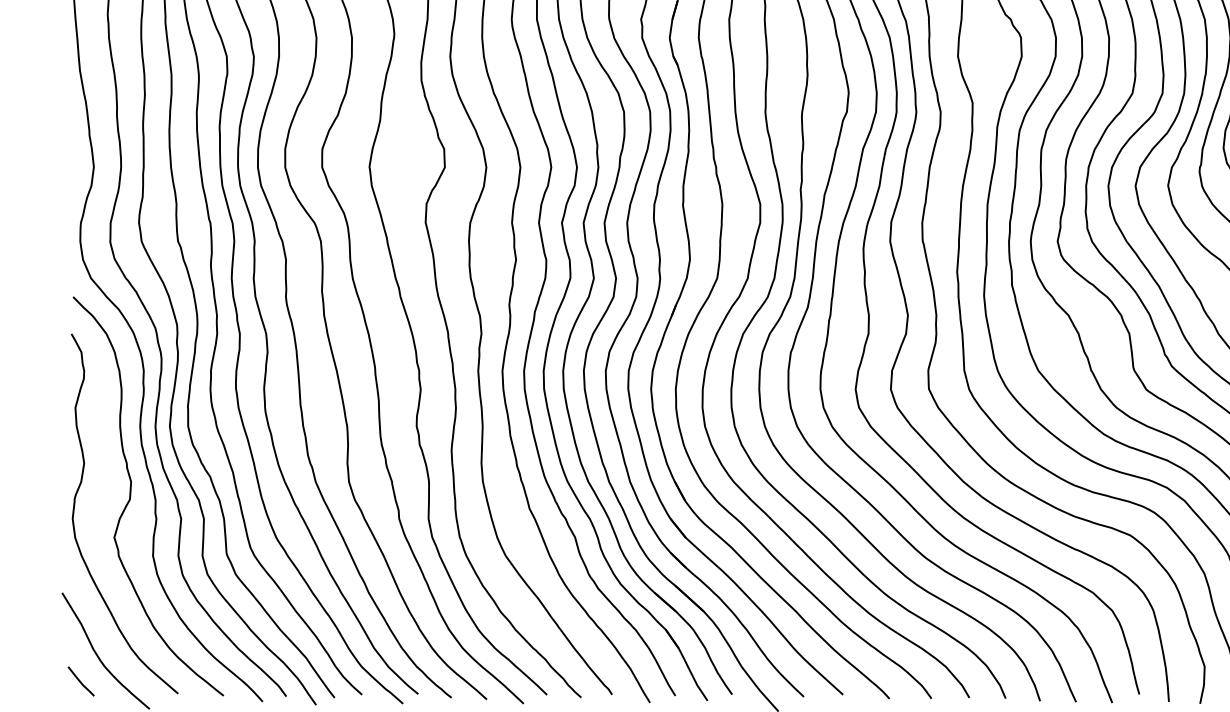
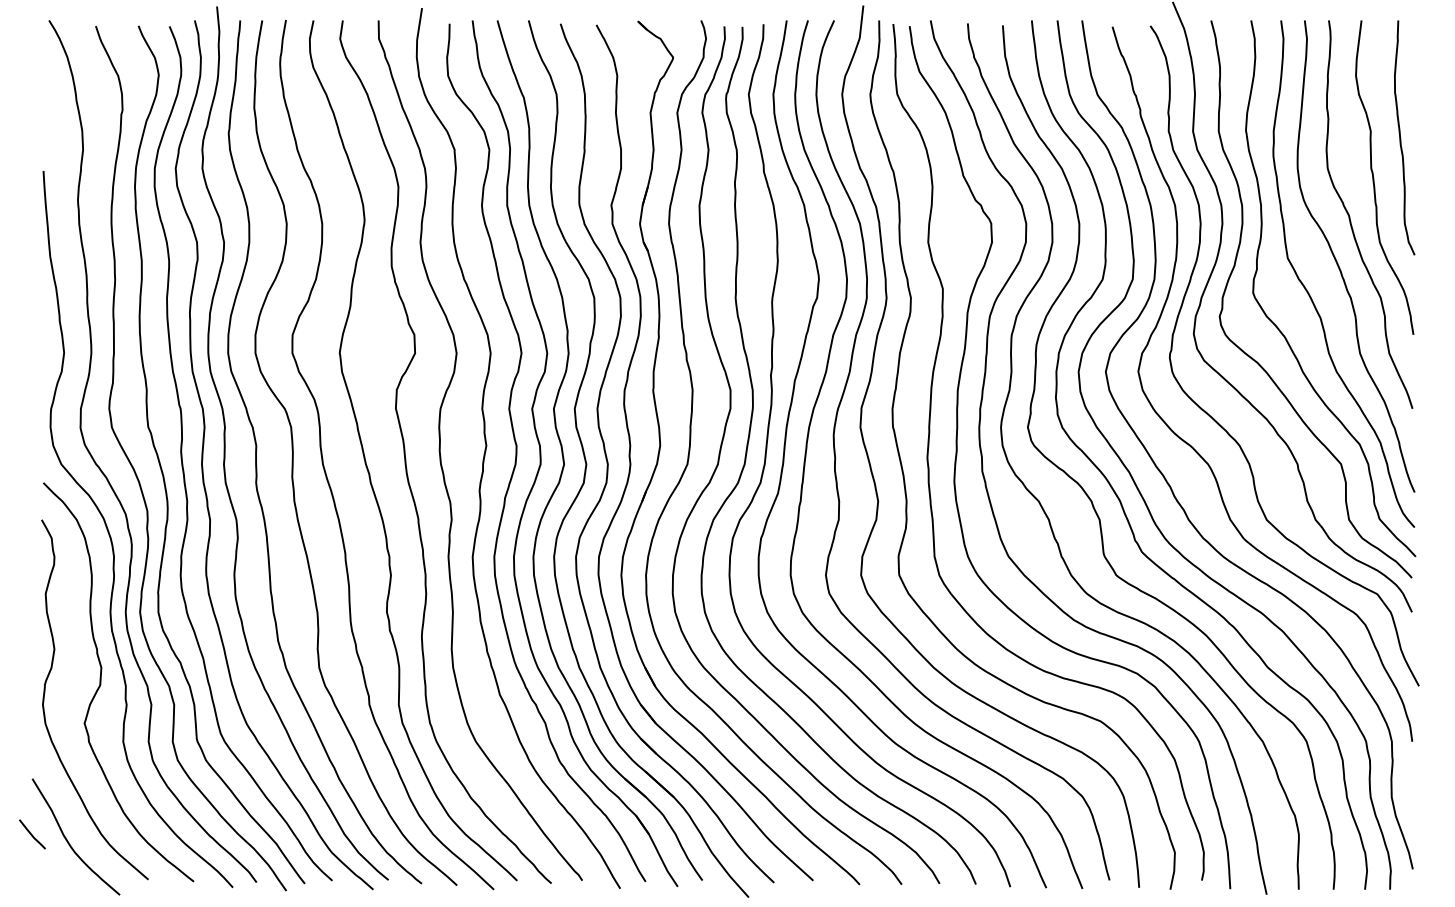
line: (81, 681) -> (32, 834), moved

